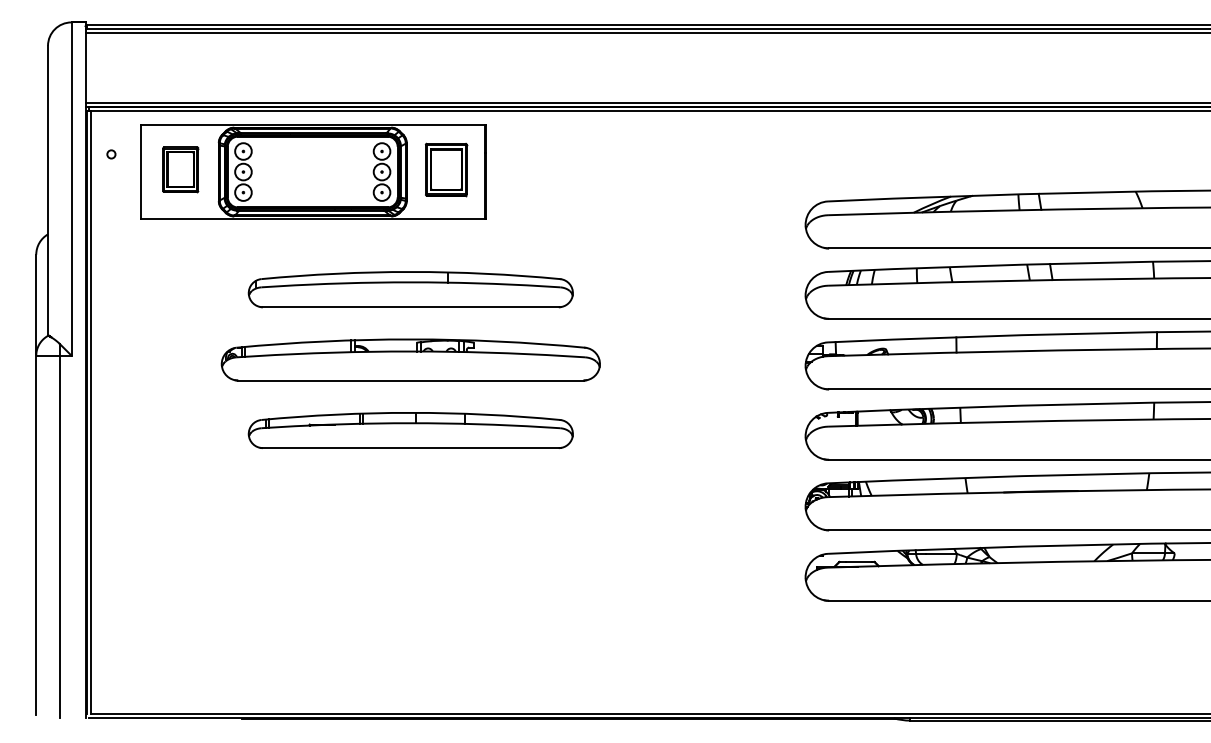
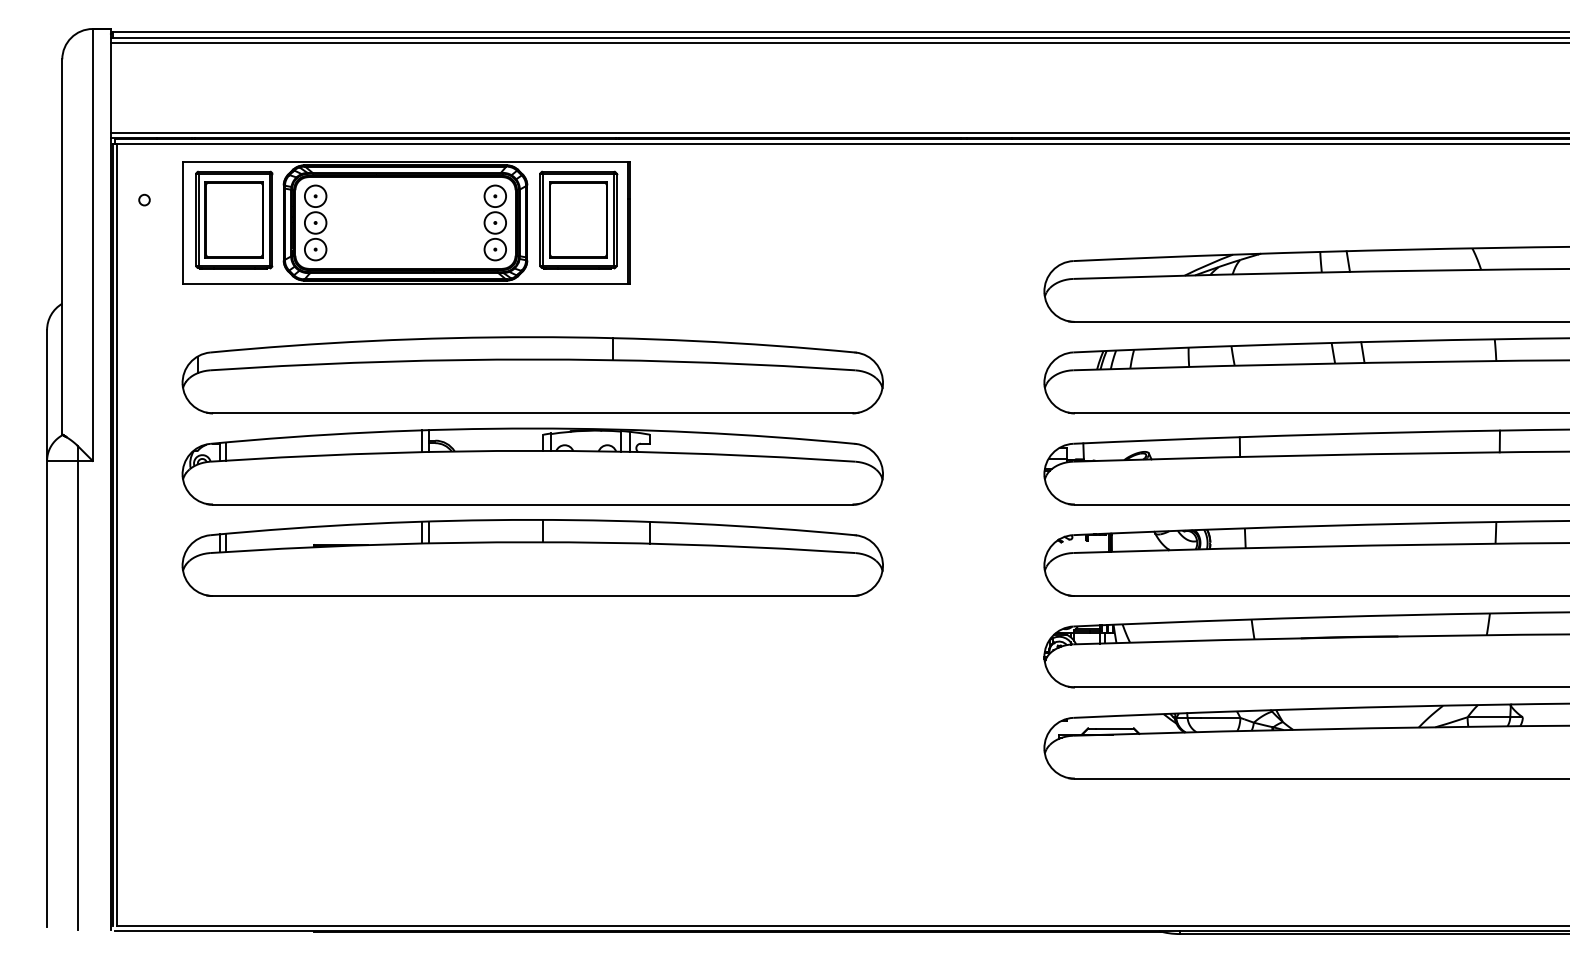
part: (180, 169) -> (234, 219), size x1.67
part: (446, 169) -> (578, 219), size x1.43
part: (410, 289) -> (532, 375), size x1.67
part: (410, 359) -> (532, 466), size x1.43
part: (410, 430) -> (532, 557), size x1.67

